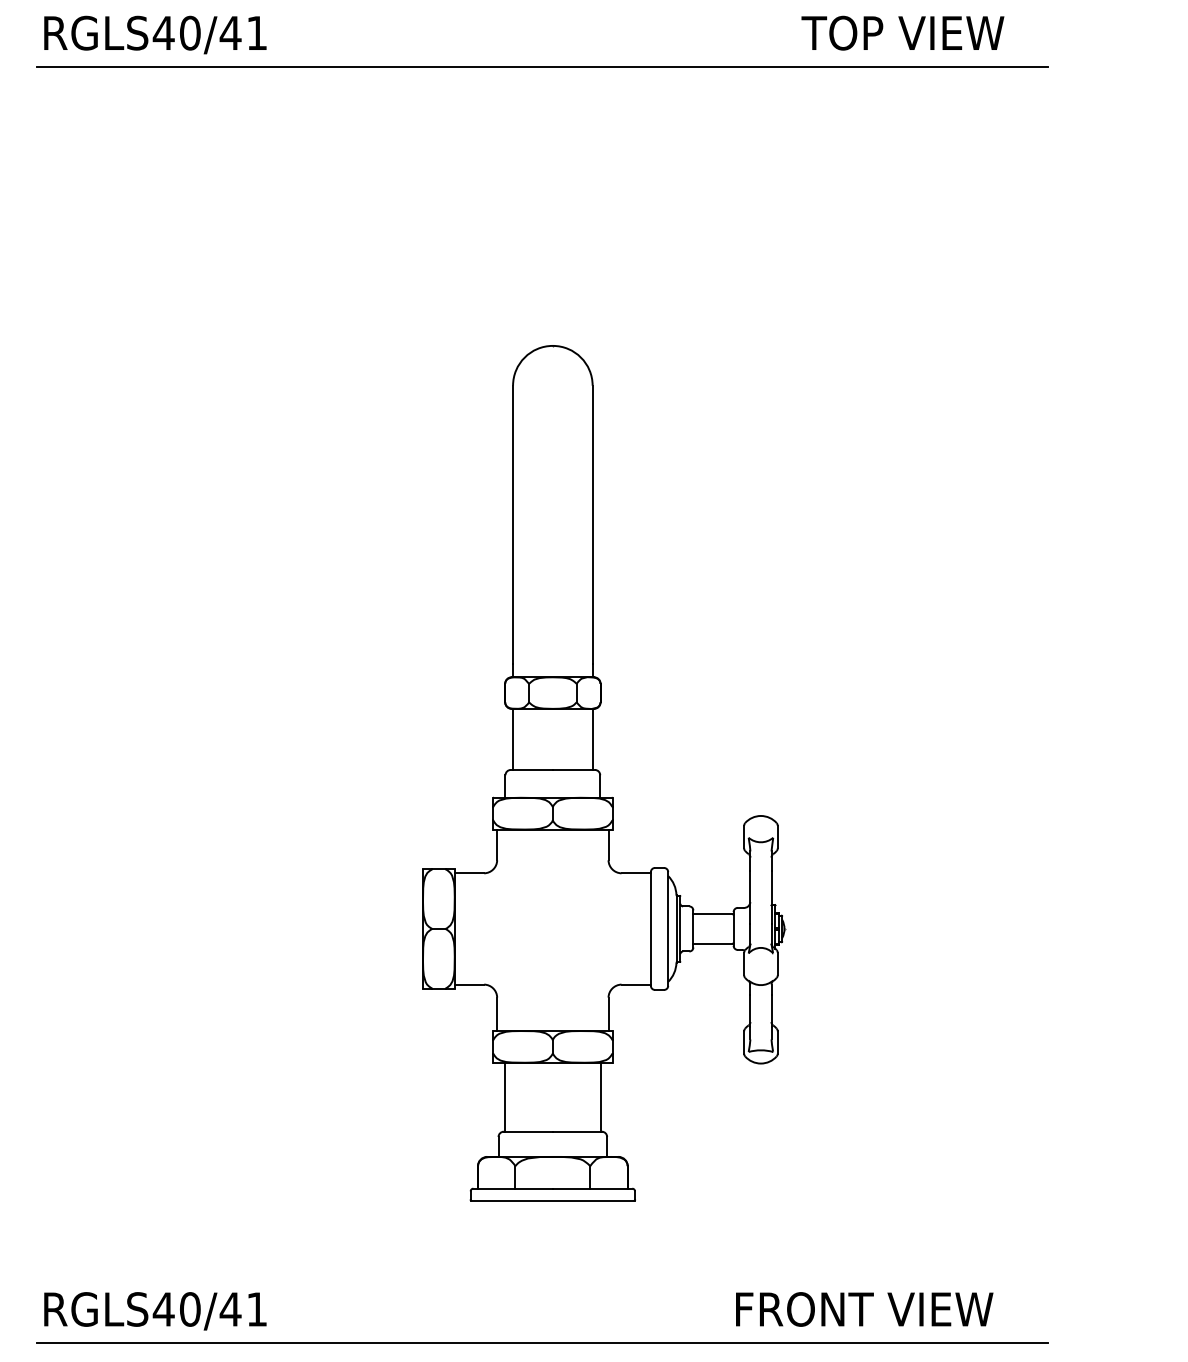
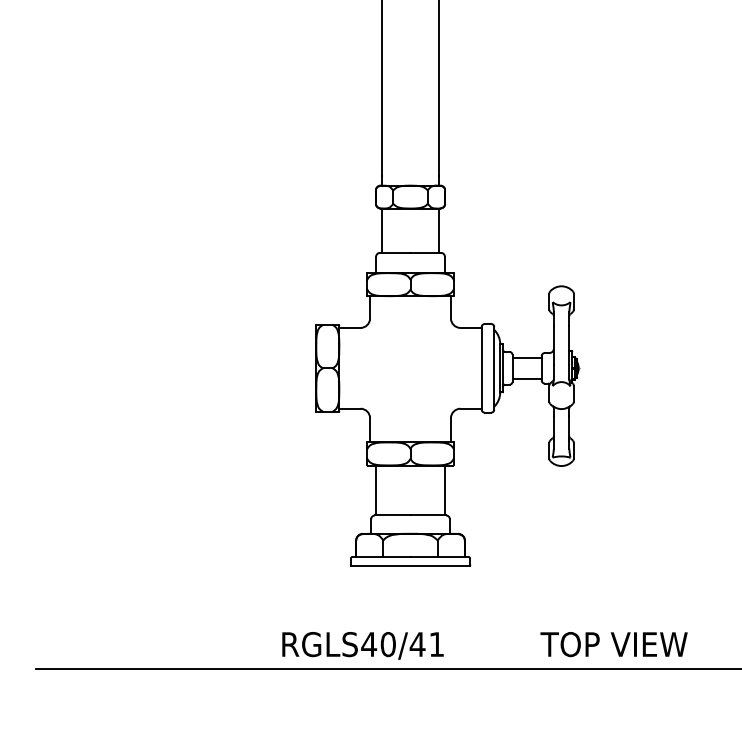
text: (862, 1309) -> (635, 644), FRONT VIEW -> TOP VIEW
text: (155, 1311) -> (363, 646), moved

